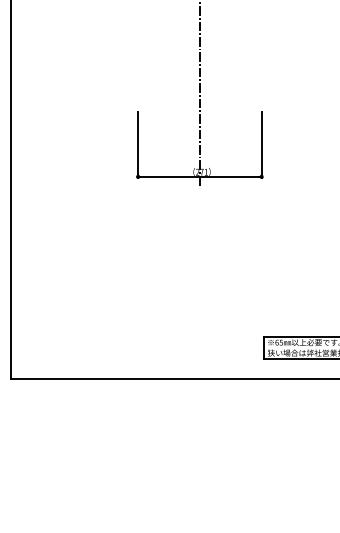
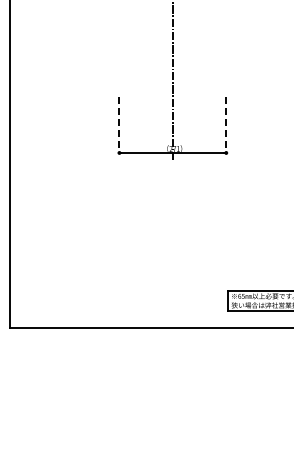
line: (138, 145) -> (119, 125), solid -> dashed
line: (261, 145) -> (226, 125), solid -> dashed

